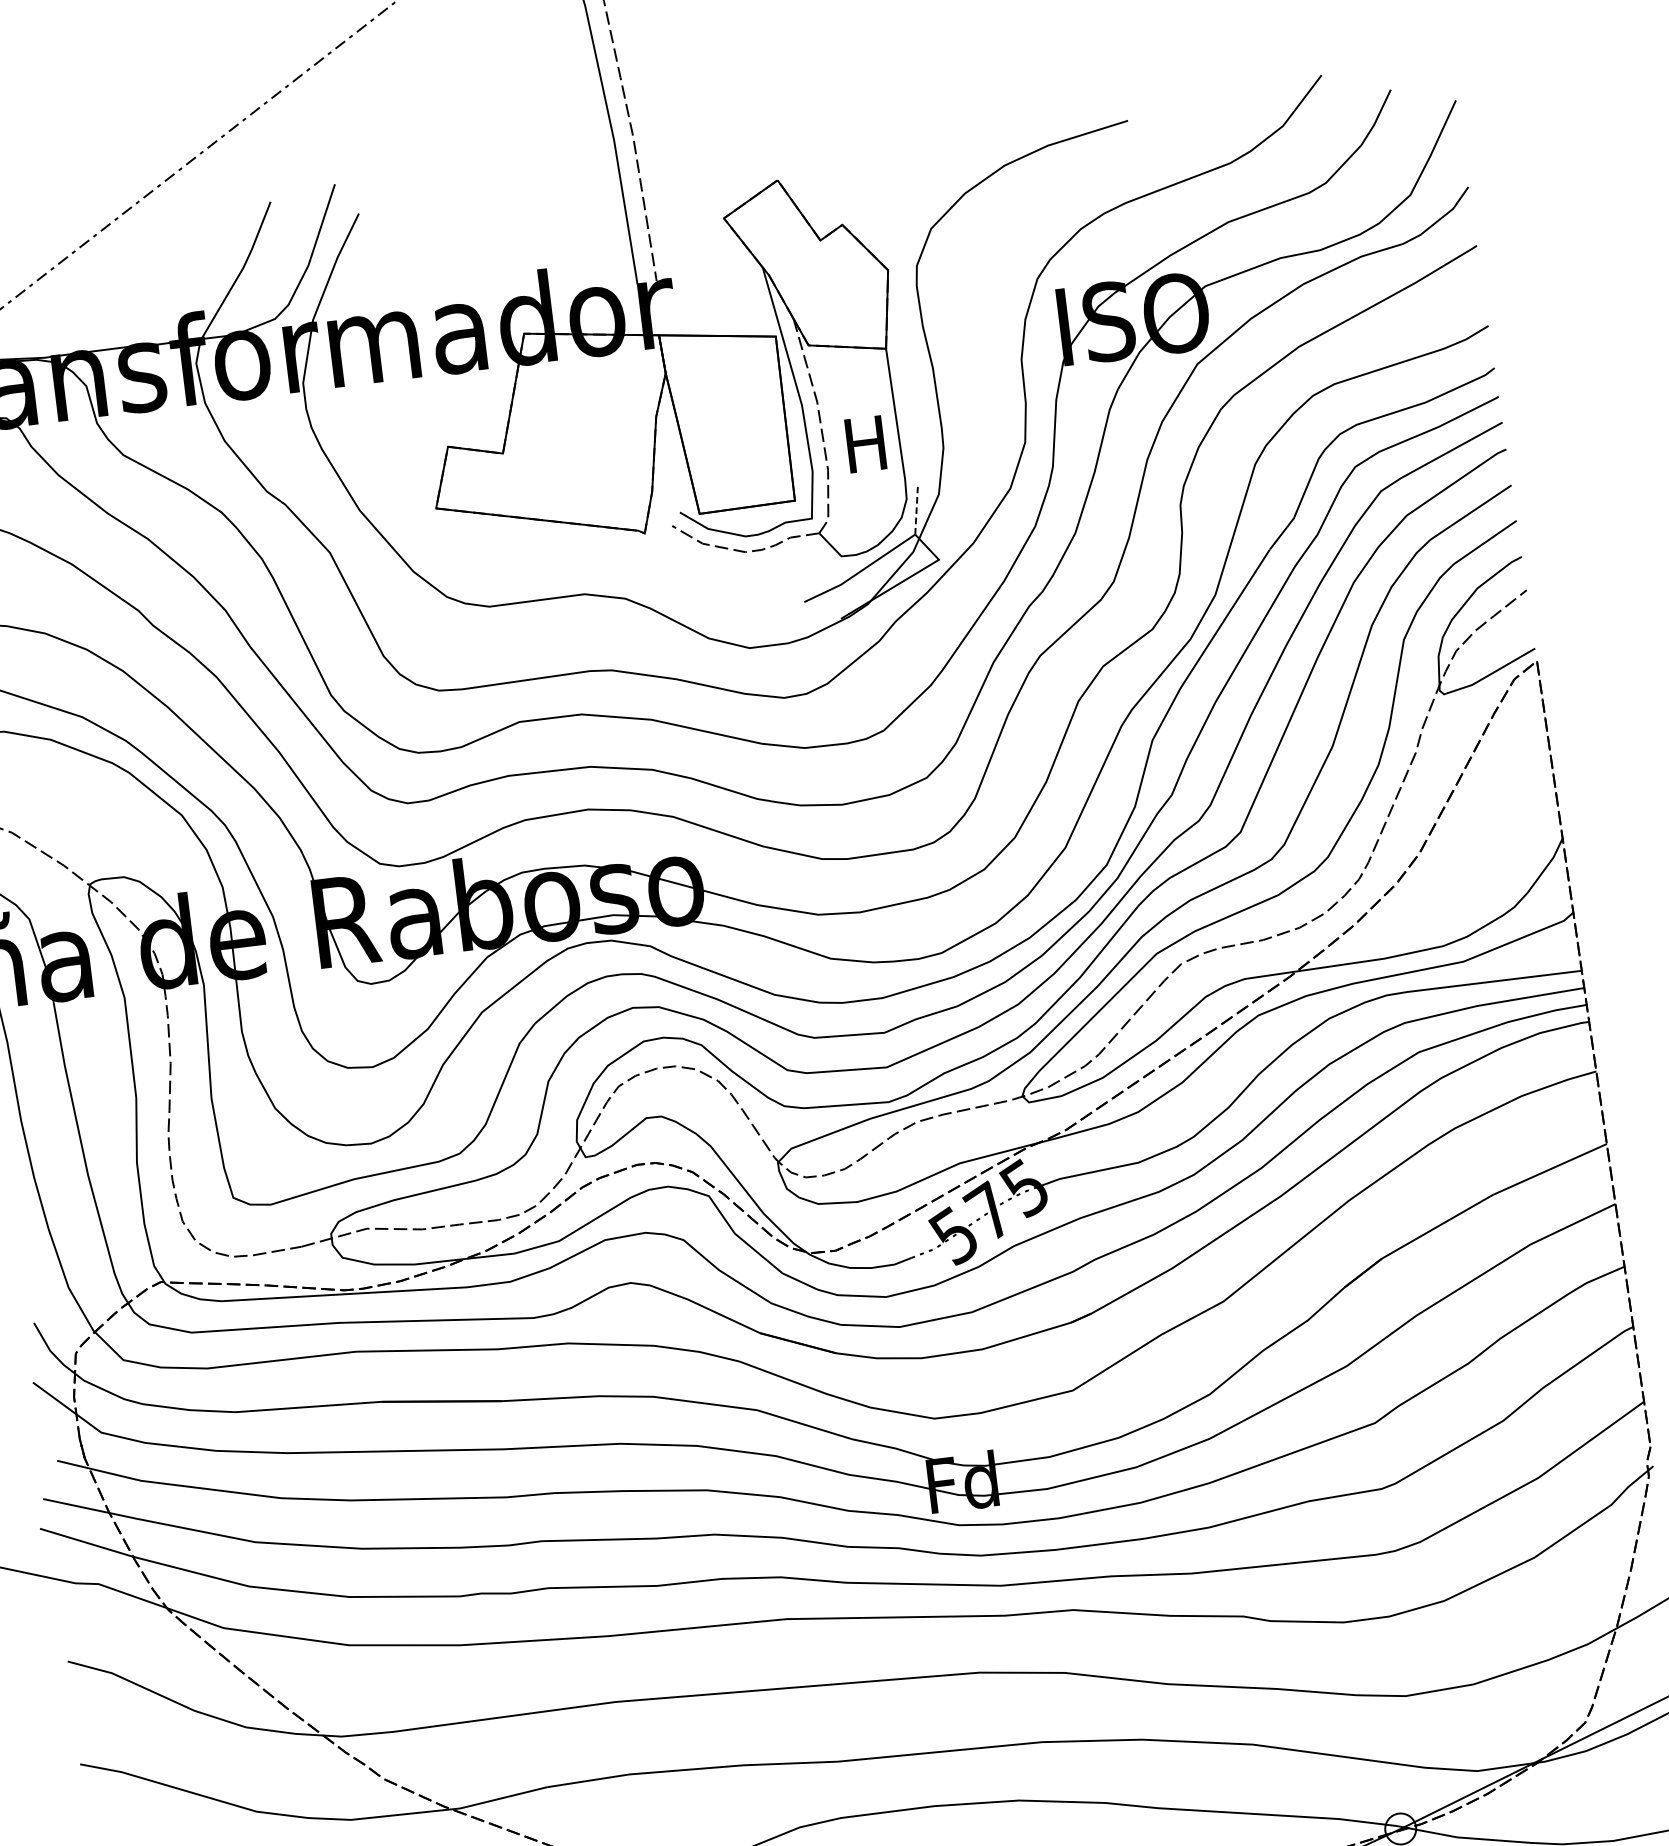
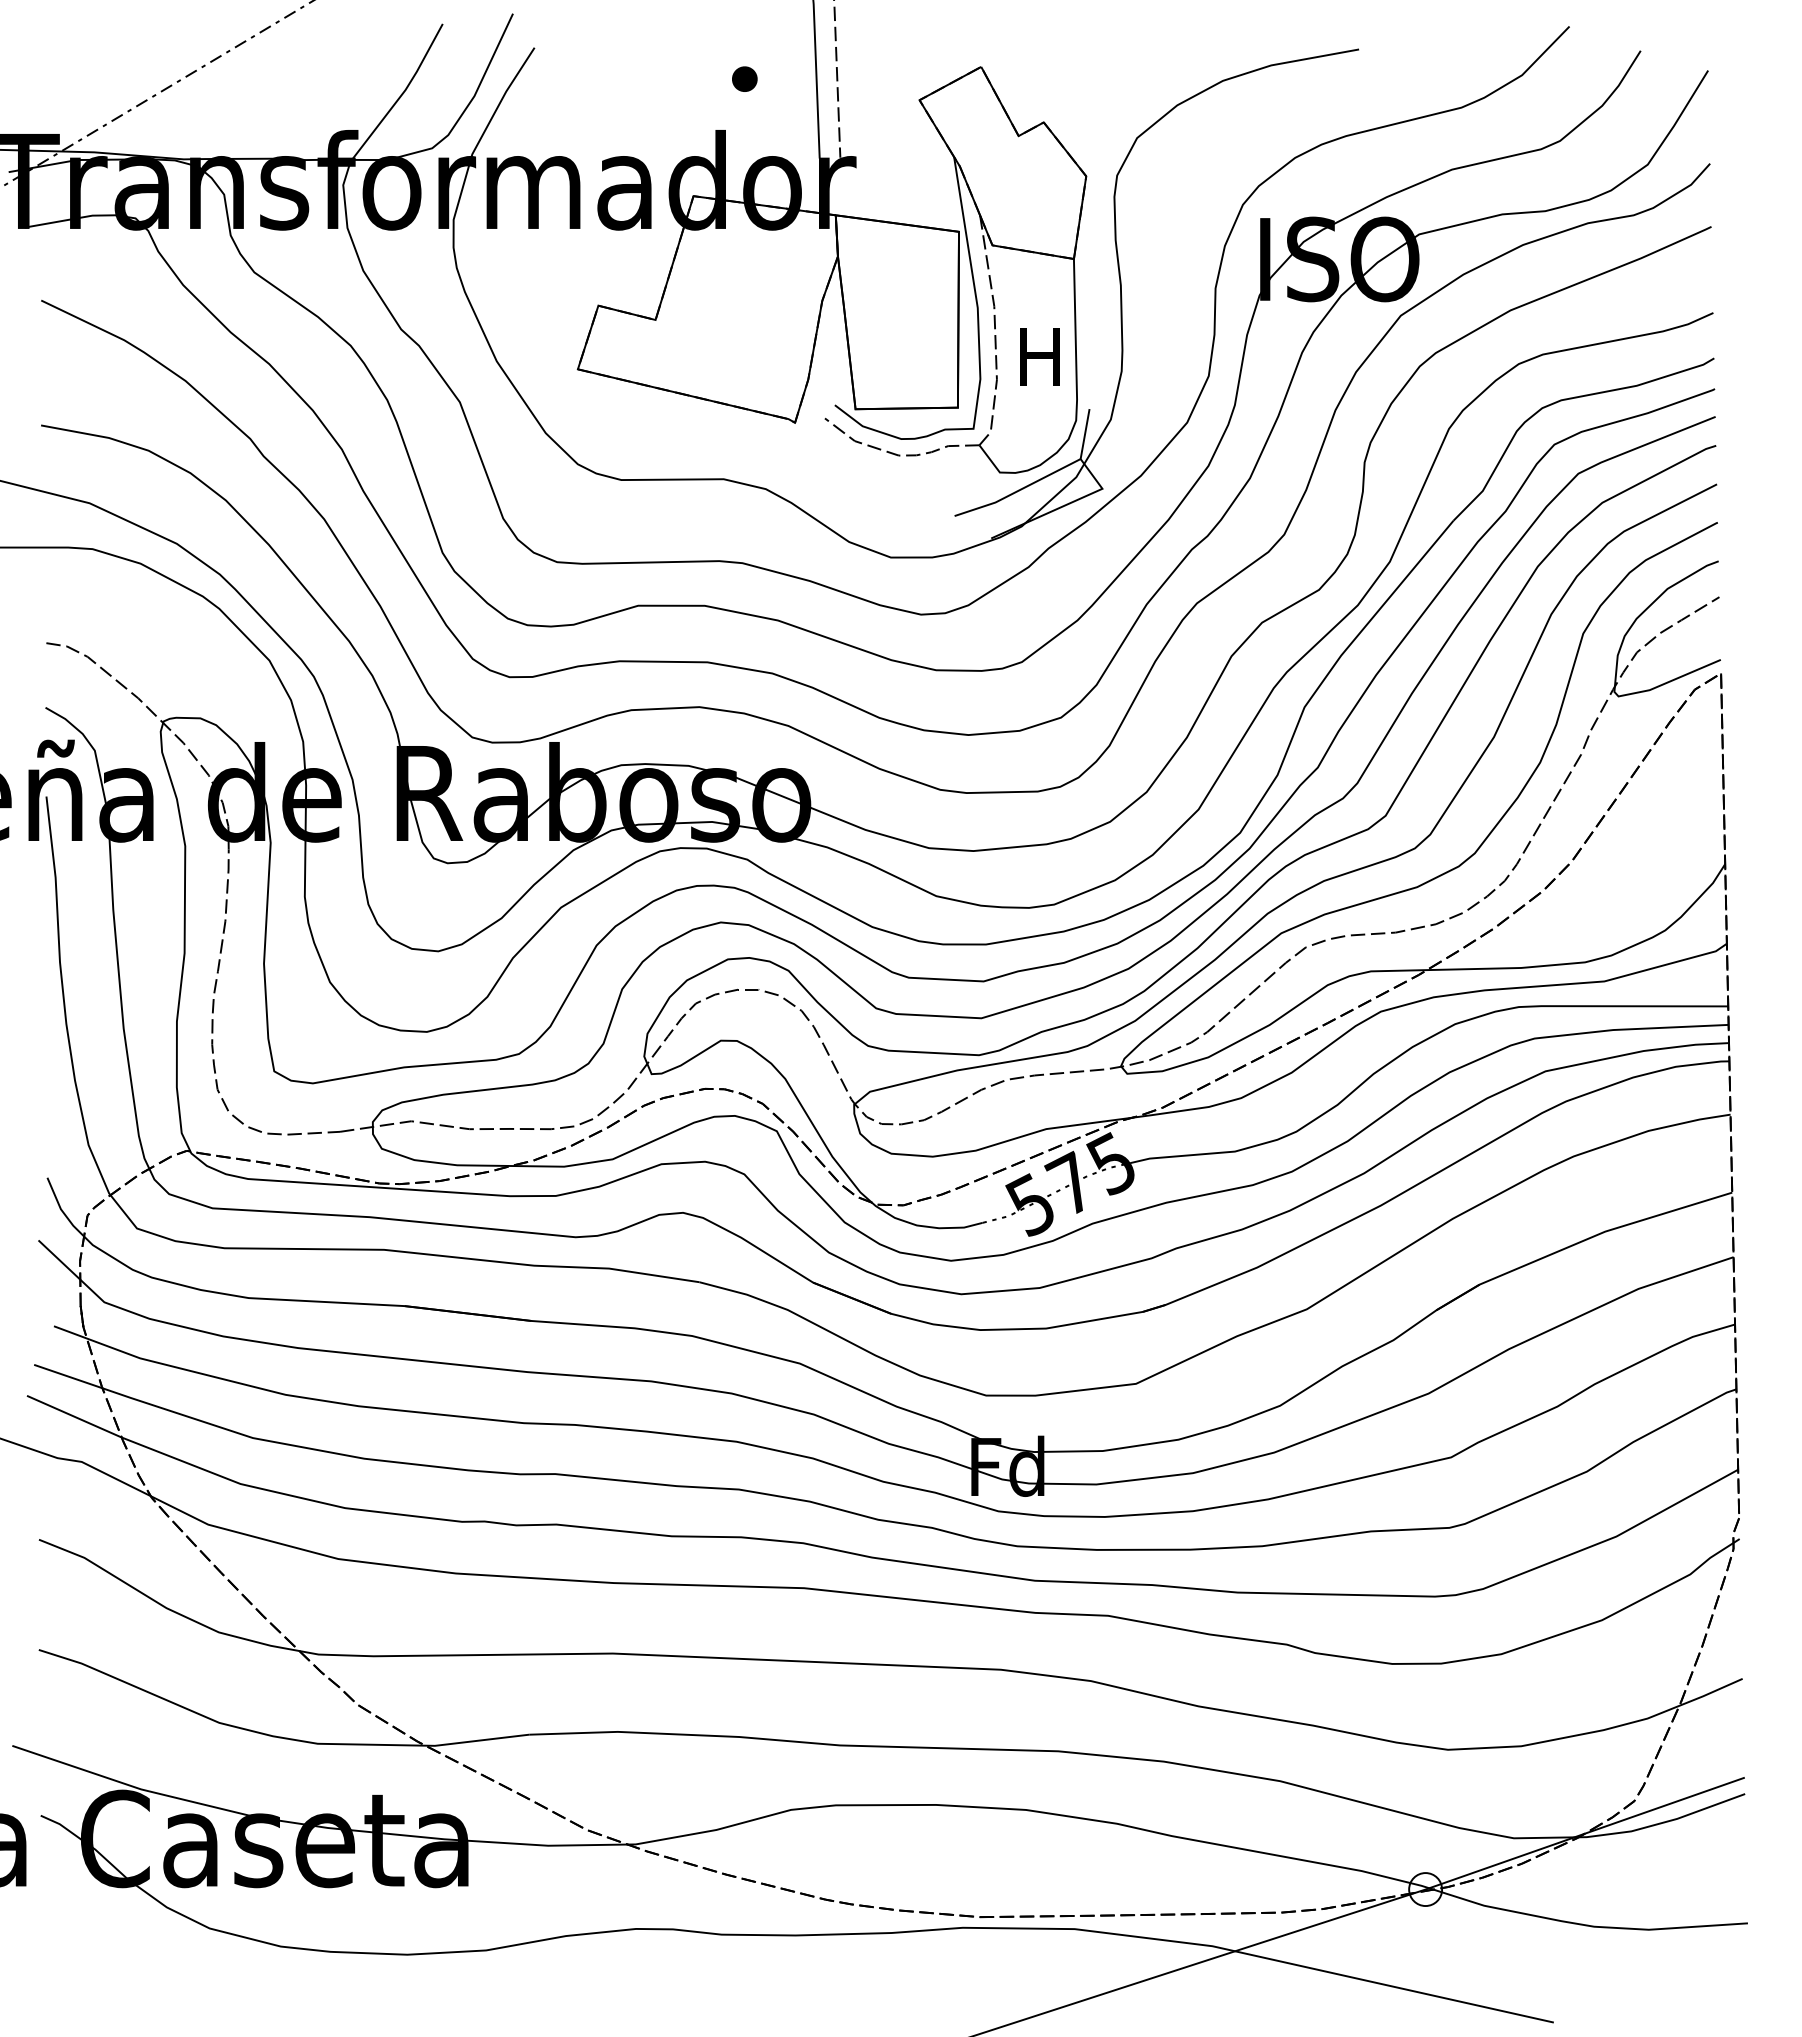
part: (558, 218) -> (744, 78), added
line: (916, 510) -> (1085, 433), dashed -> solid

